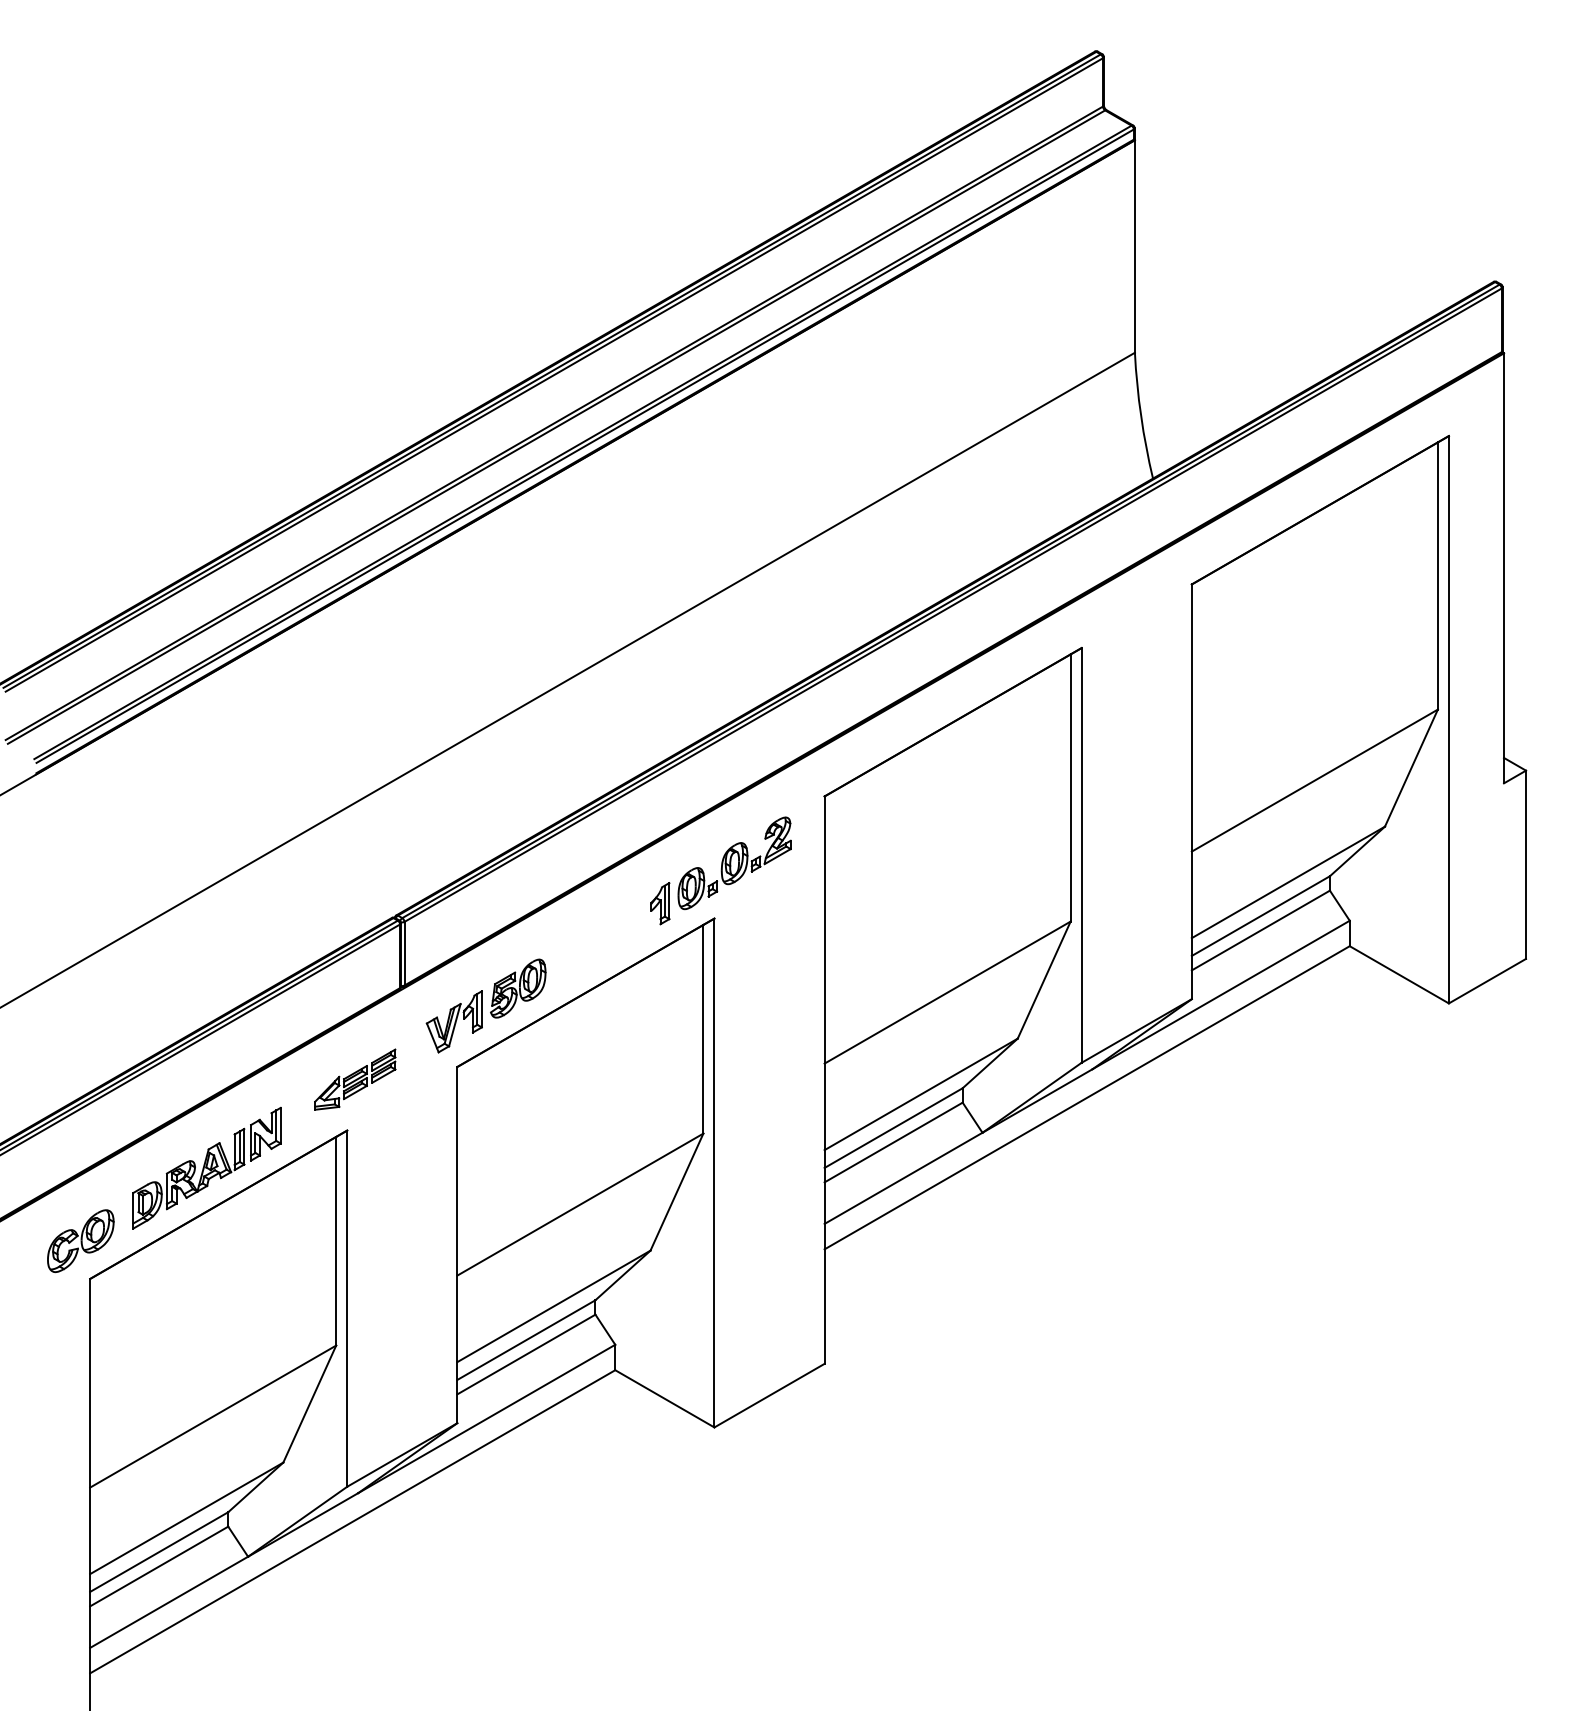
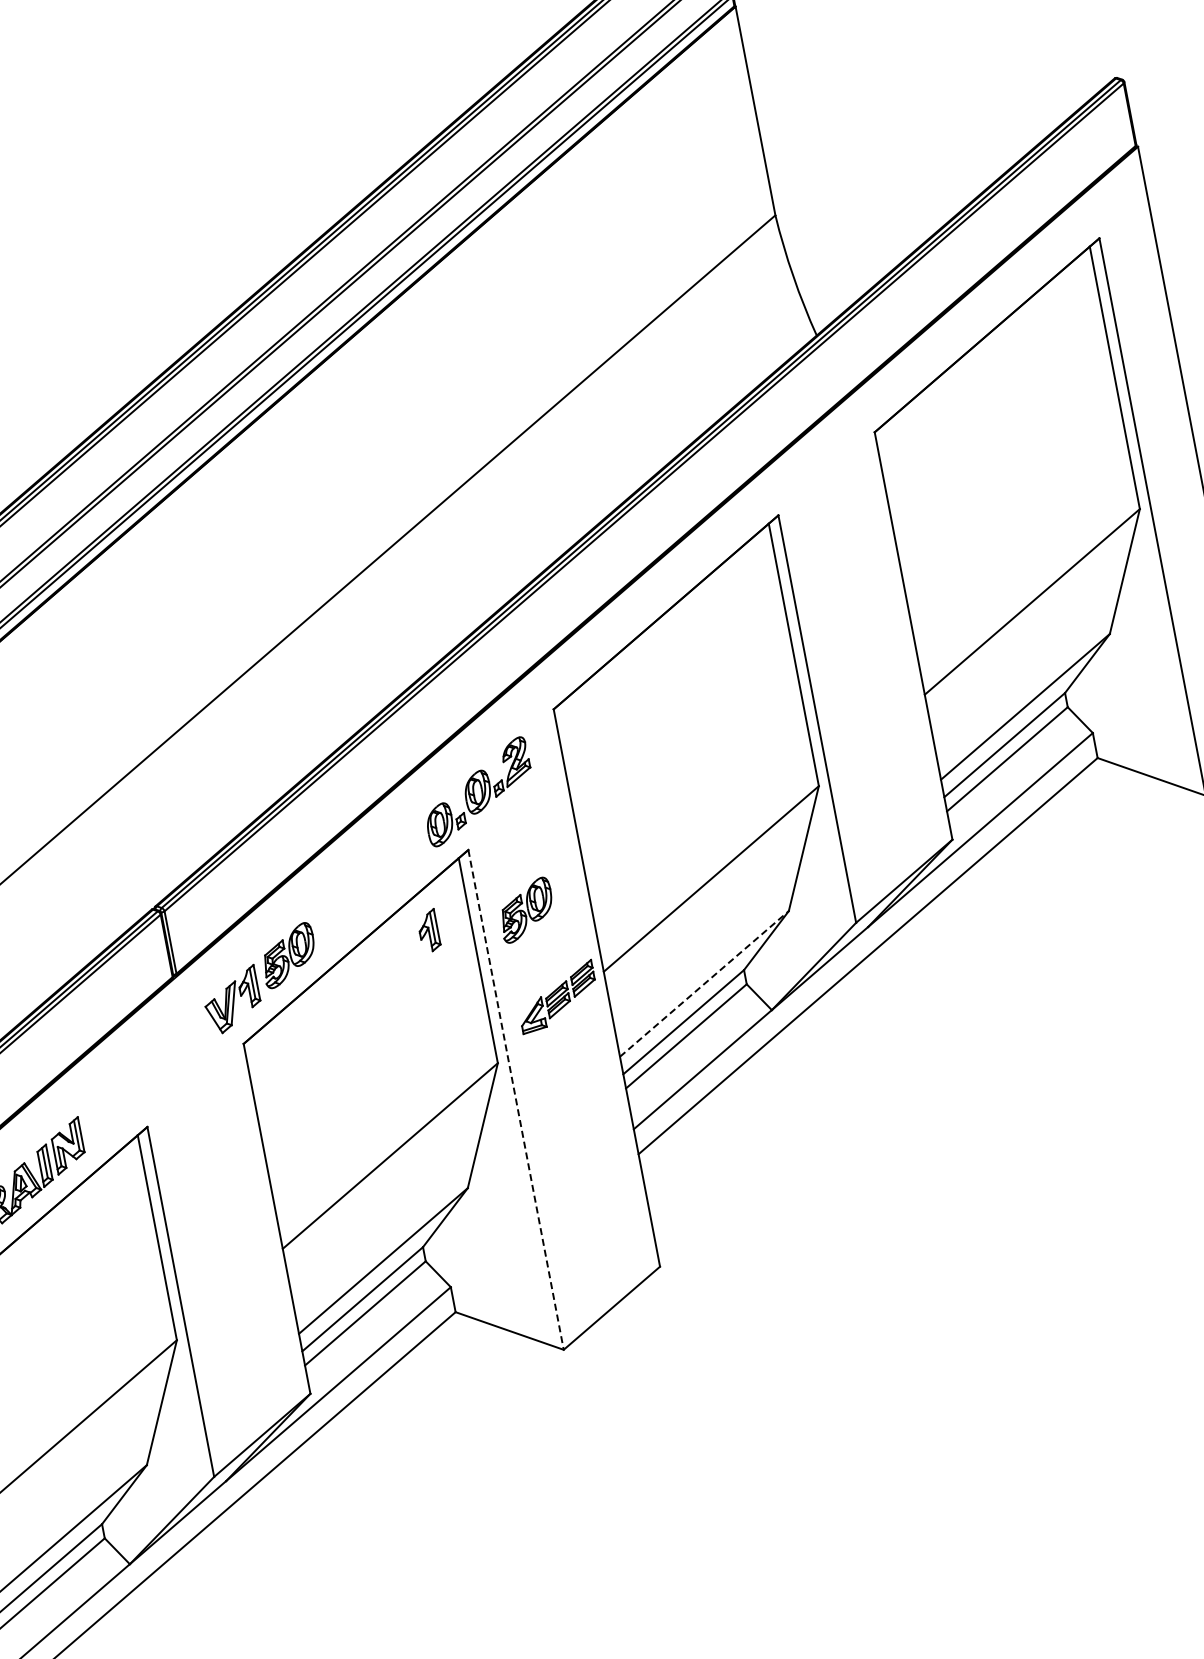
part: (660, 903) -> (428, 930), moved
part: (760, 988) -> (526, 910), added
part: (355, 1079) -> (557, 996), moved
line: (921, 1094) -> (704, 983), solid -> dashed
line: (714, 1173) -> (516, 1100), solid -> dashed

